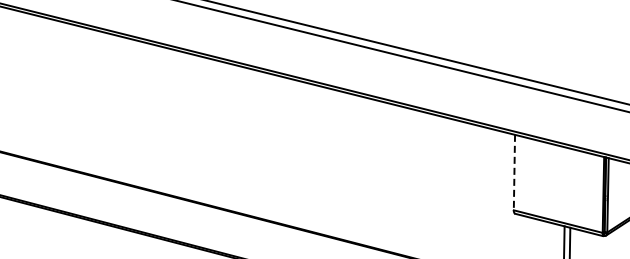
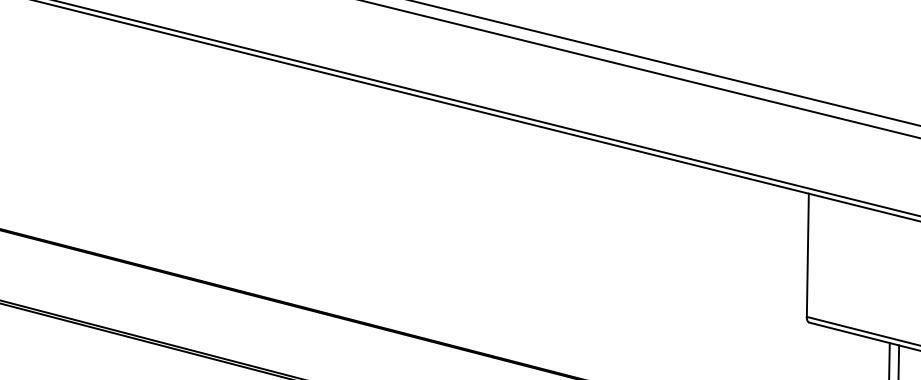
line: (514, 172) -> (807, 255), dashed -> solid

